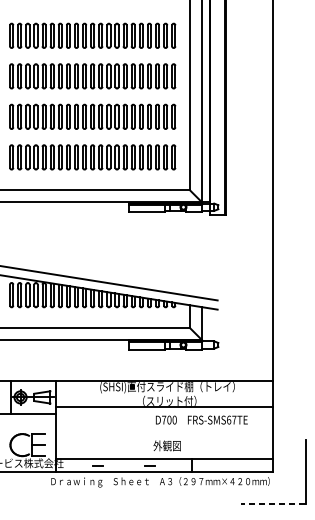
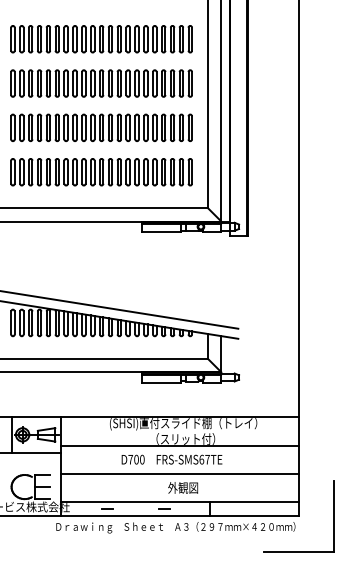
text: (201, 419) -> (171, 459), moved
line: (163, 432) -> (179, 473), added
line: (272, 504) -> (298, 551), dashed -> solid

